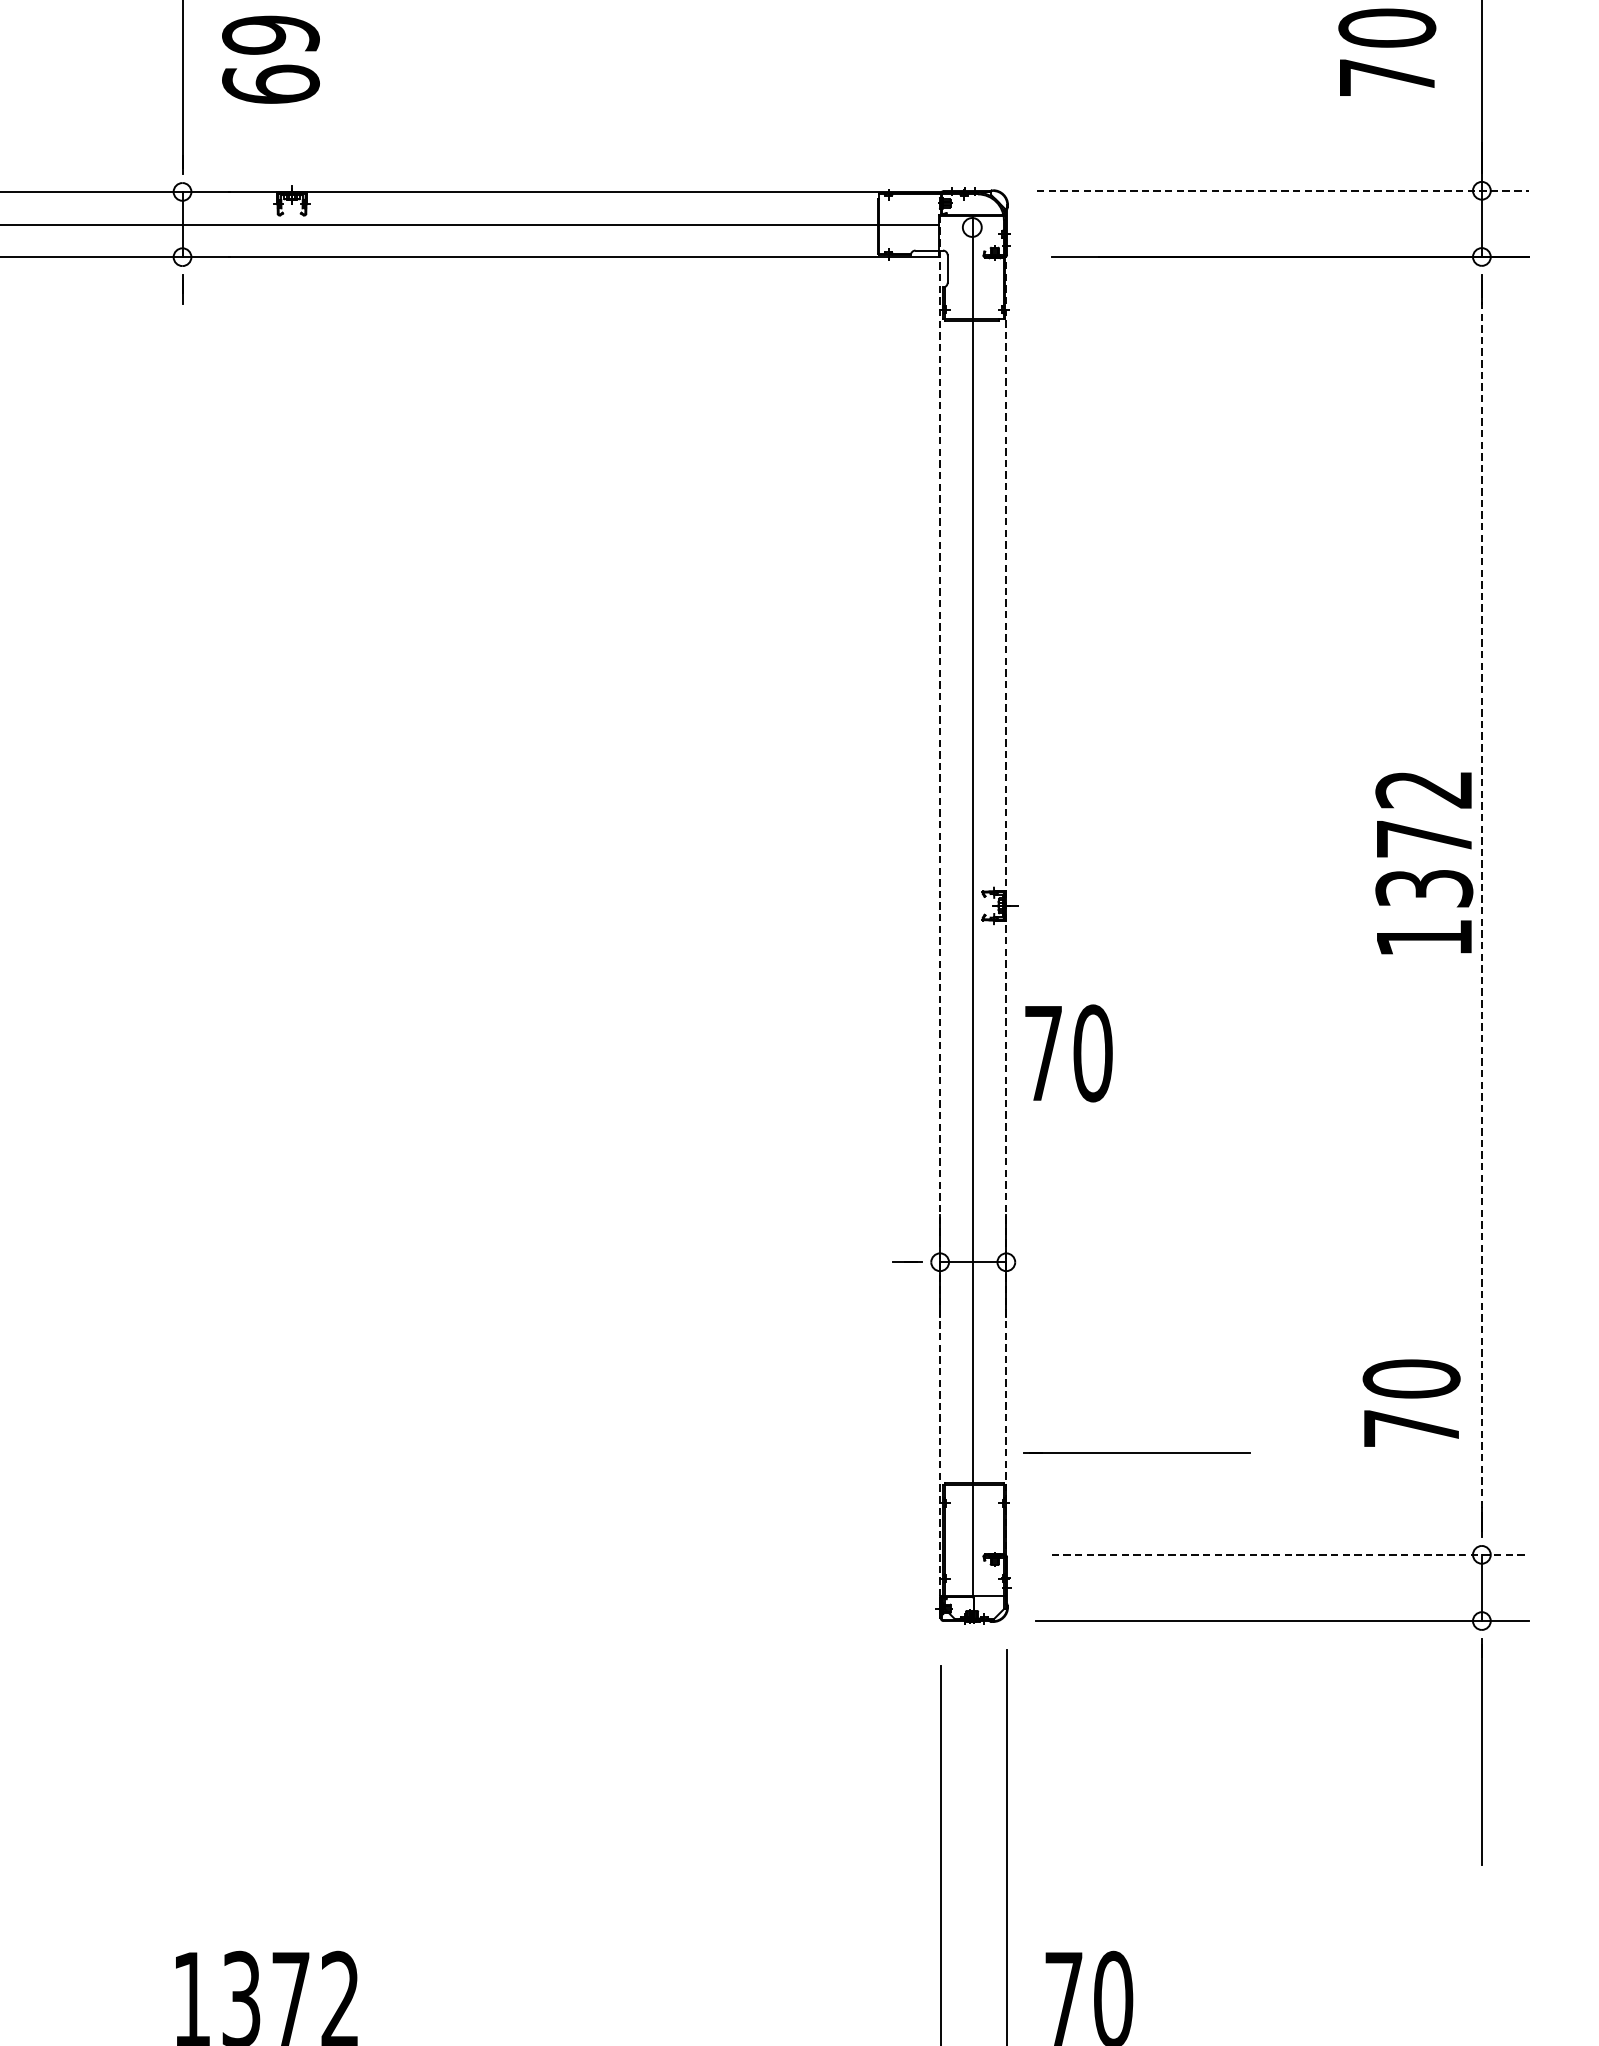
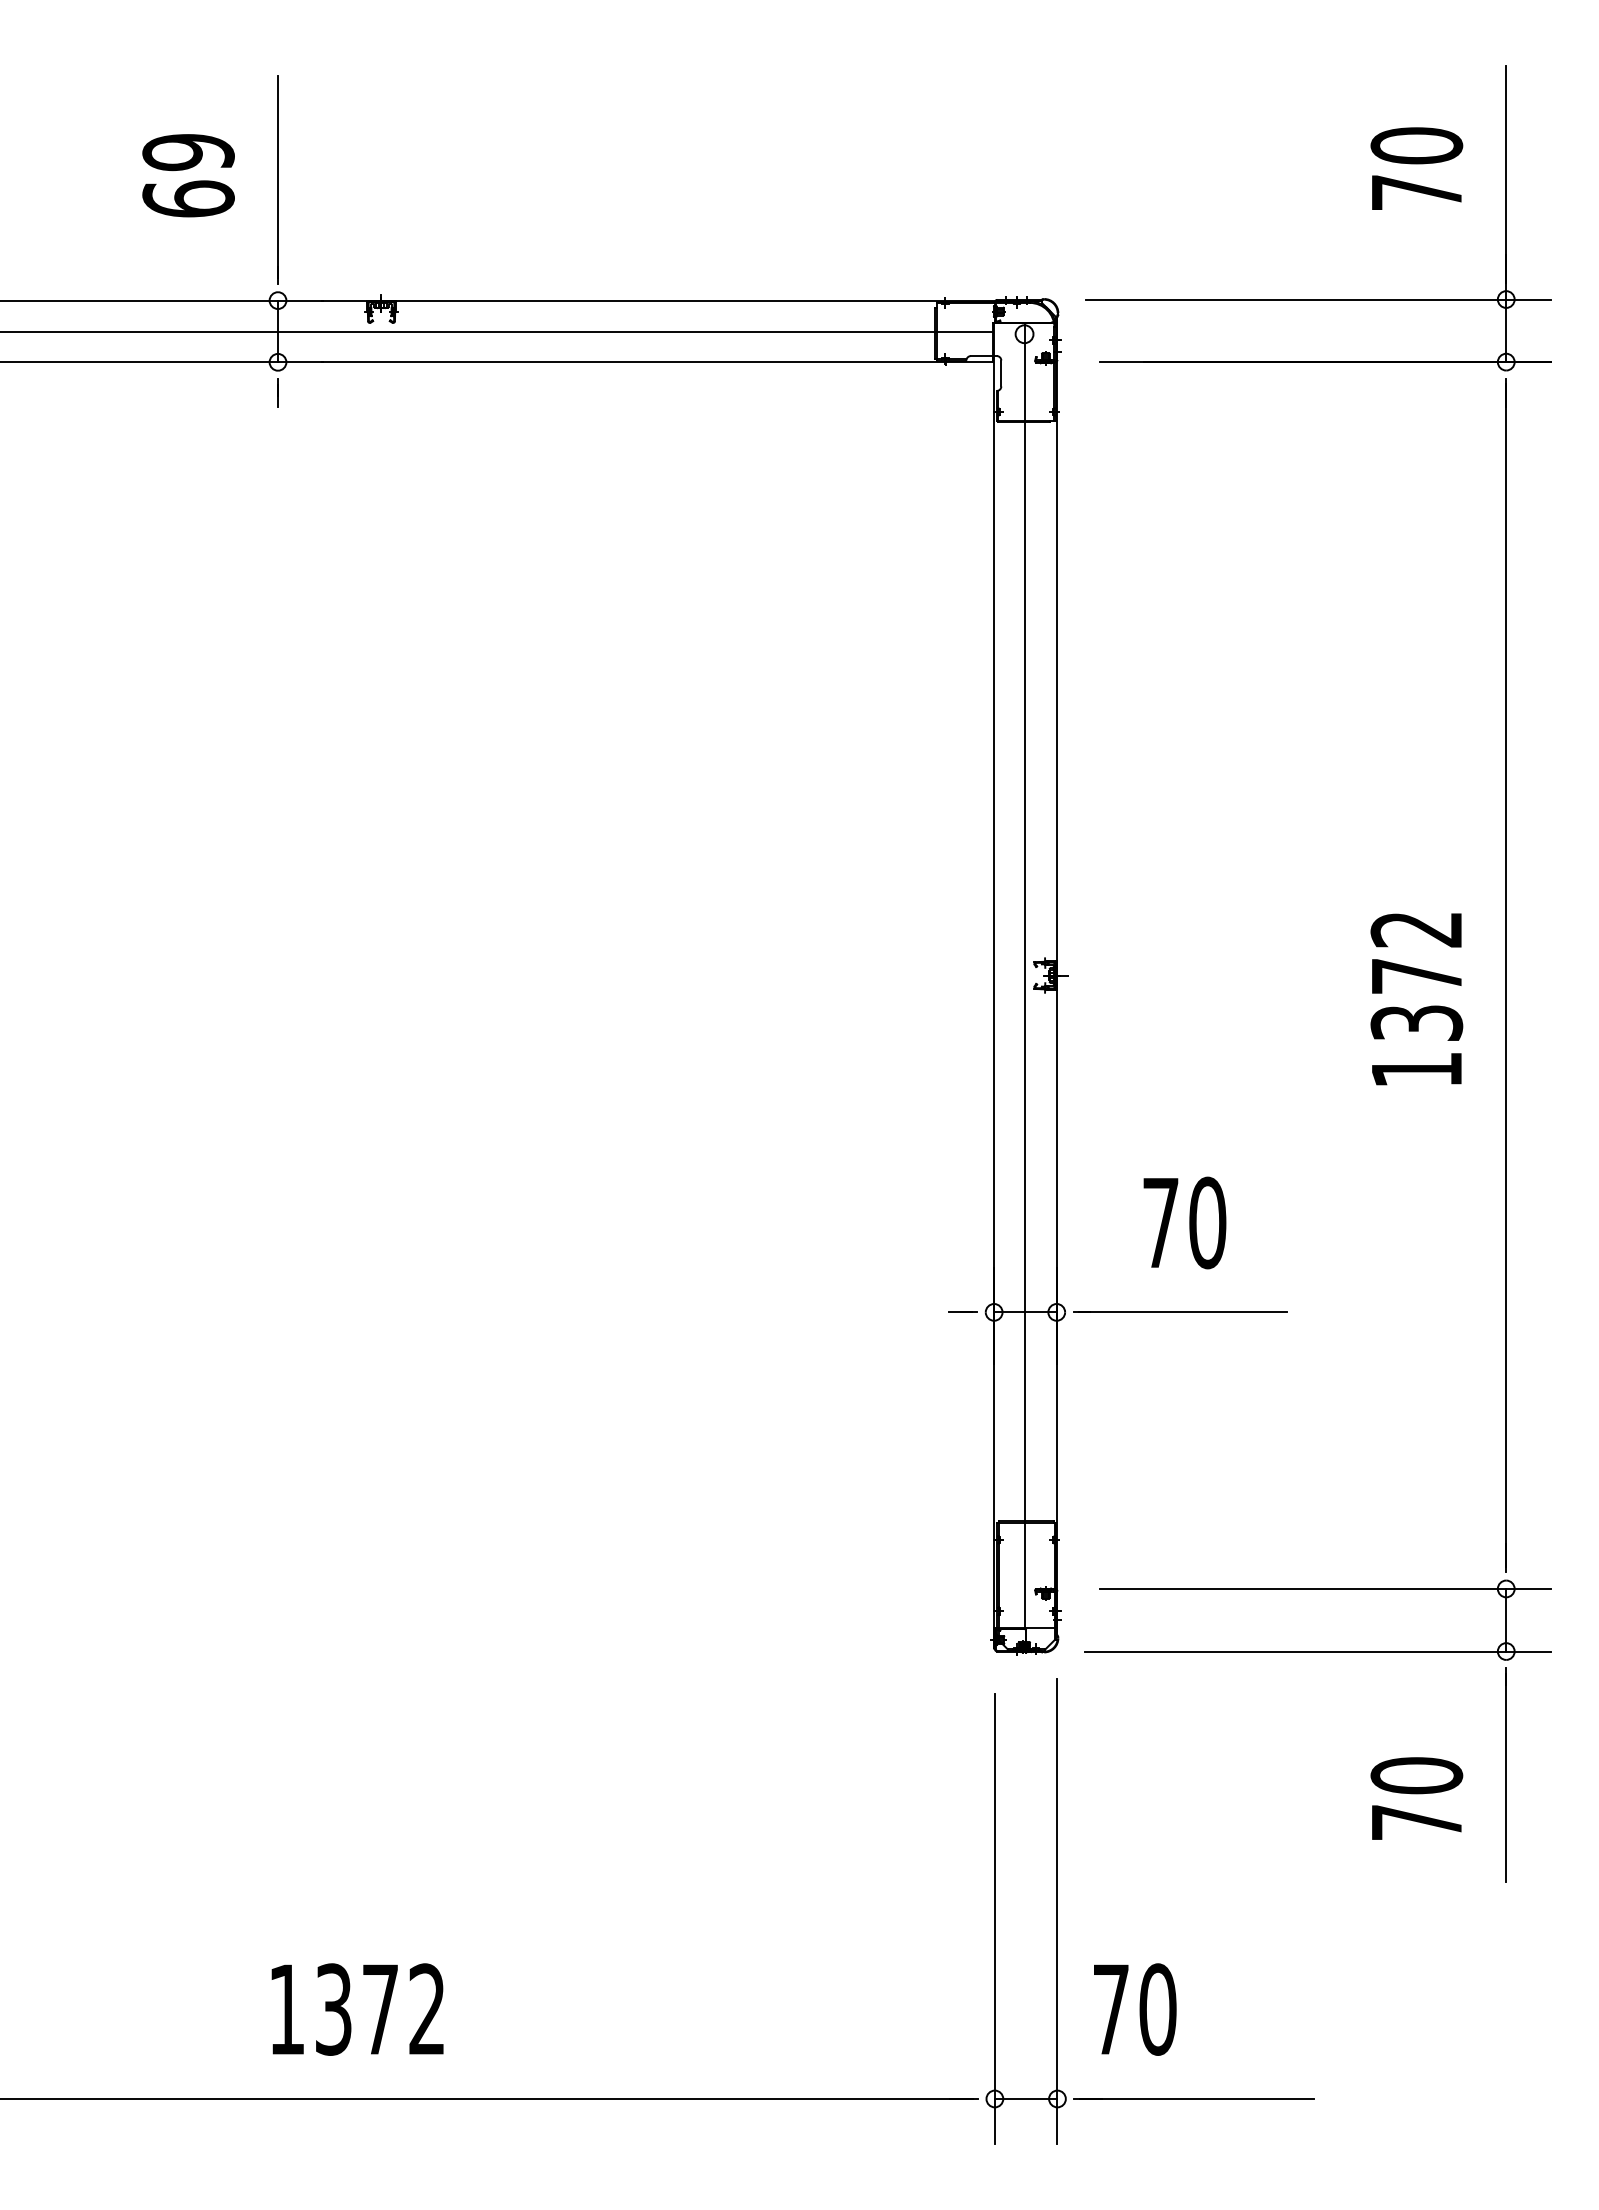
text: (270, 59) -> (188, 175), moved
line: (1283, 190) -> (1318, 299), dashed -> solid
text: (1423, 863) -> (1416, 999), moved
line: (1006, 905) -> (1056, 975), dashed -> solid
line: (1482, 905) -> (1506, 975), dashed -> solid
line: (940, 906) -> (994, 976), dashed -> solid
text: (1068, 1052) -> (1184, 1222), moved
text: (1411, 1403) -> (1416, 1798), moved
line: (1137, 1451) -> (1180, 1311), moved
line: (1290, 1554) -> (1325, 1588), dashed -> solid

